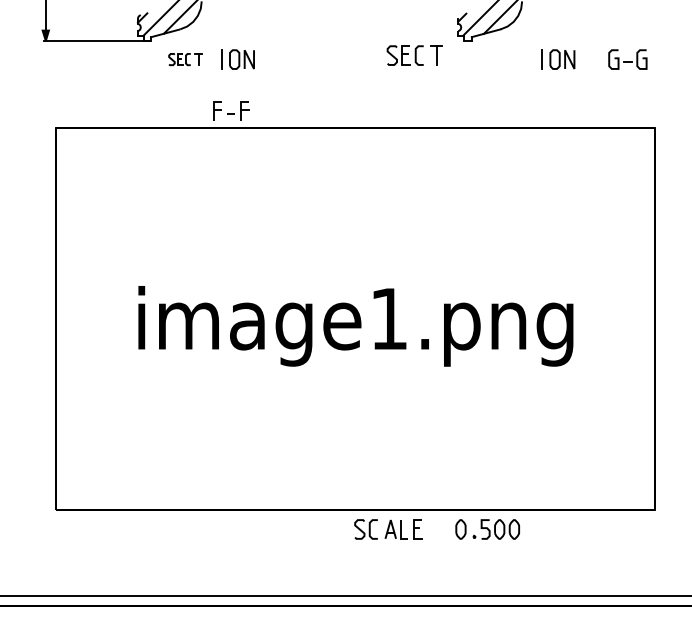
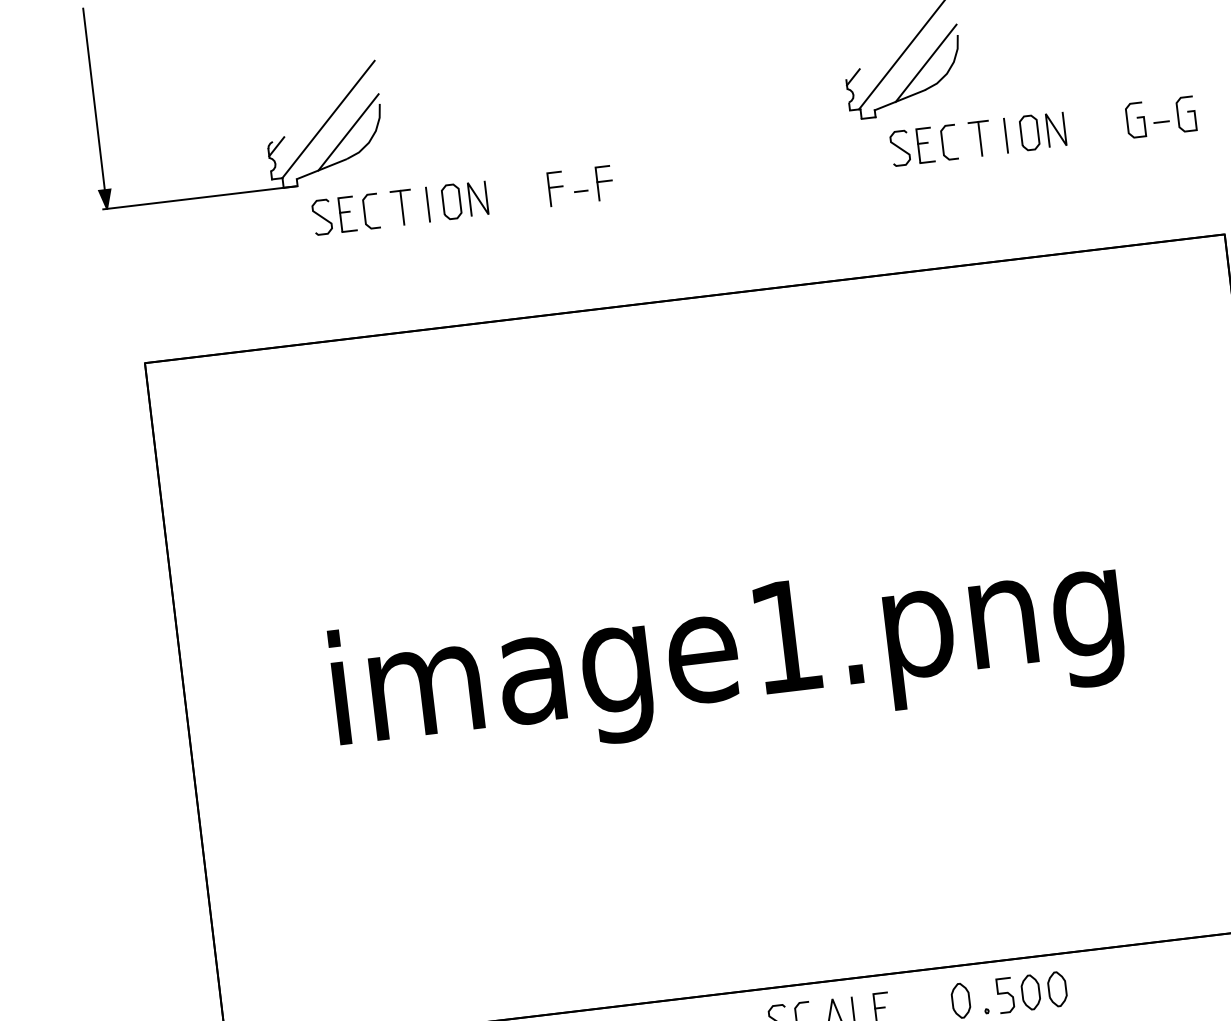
part: (414, 55) -> (940, 143), moved
part: (185, 59) -> (363, 212), size x1.67
part: (231, 110) -> (581, 184), moved

